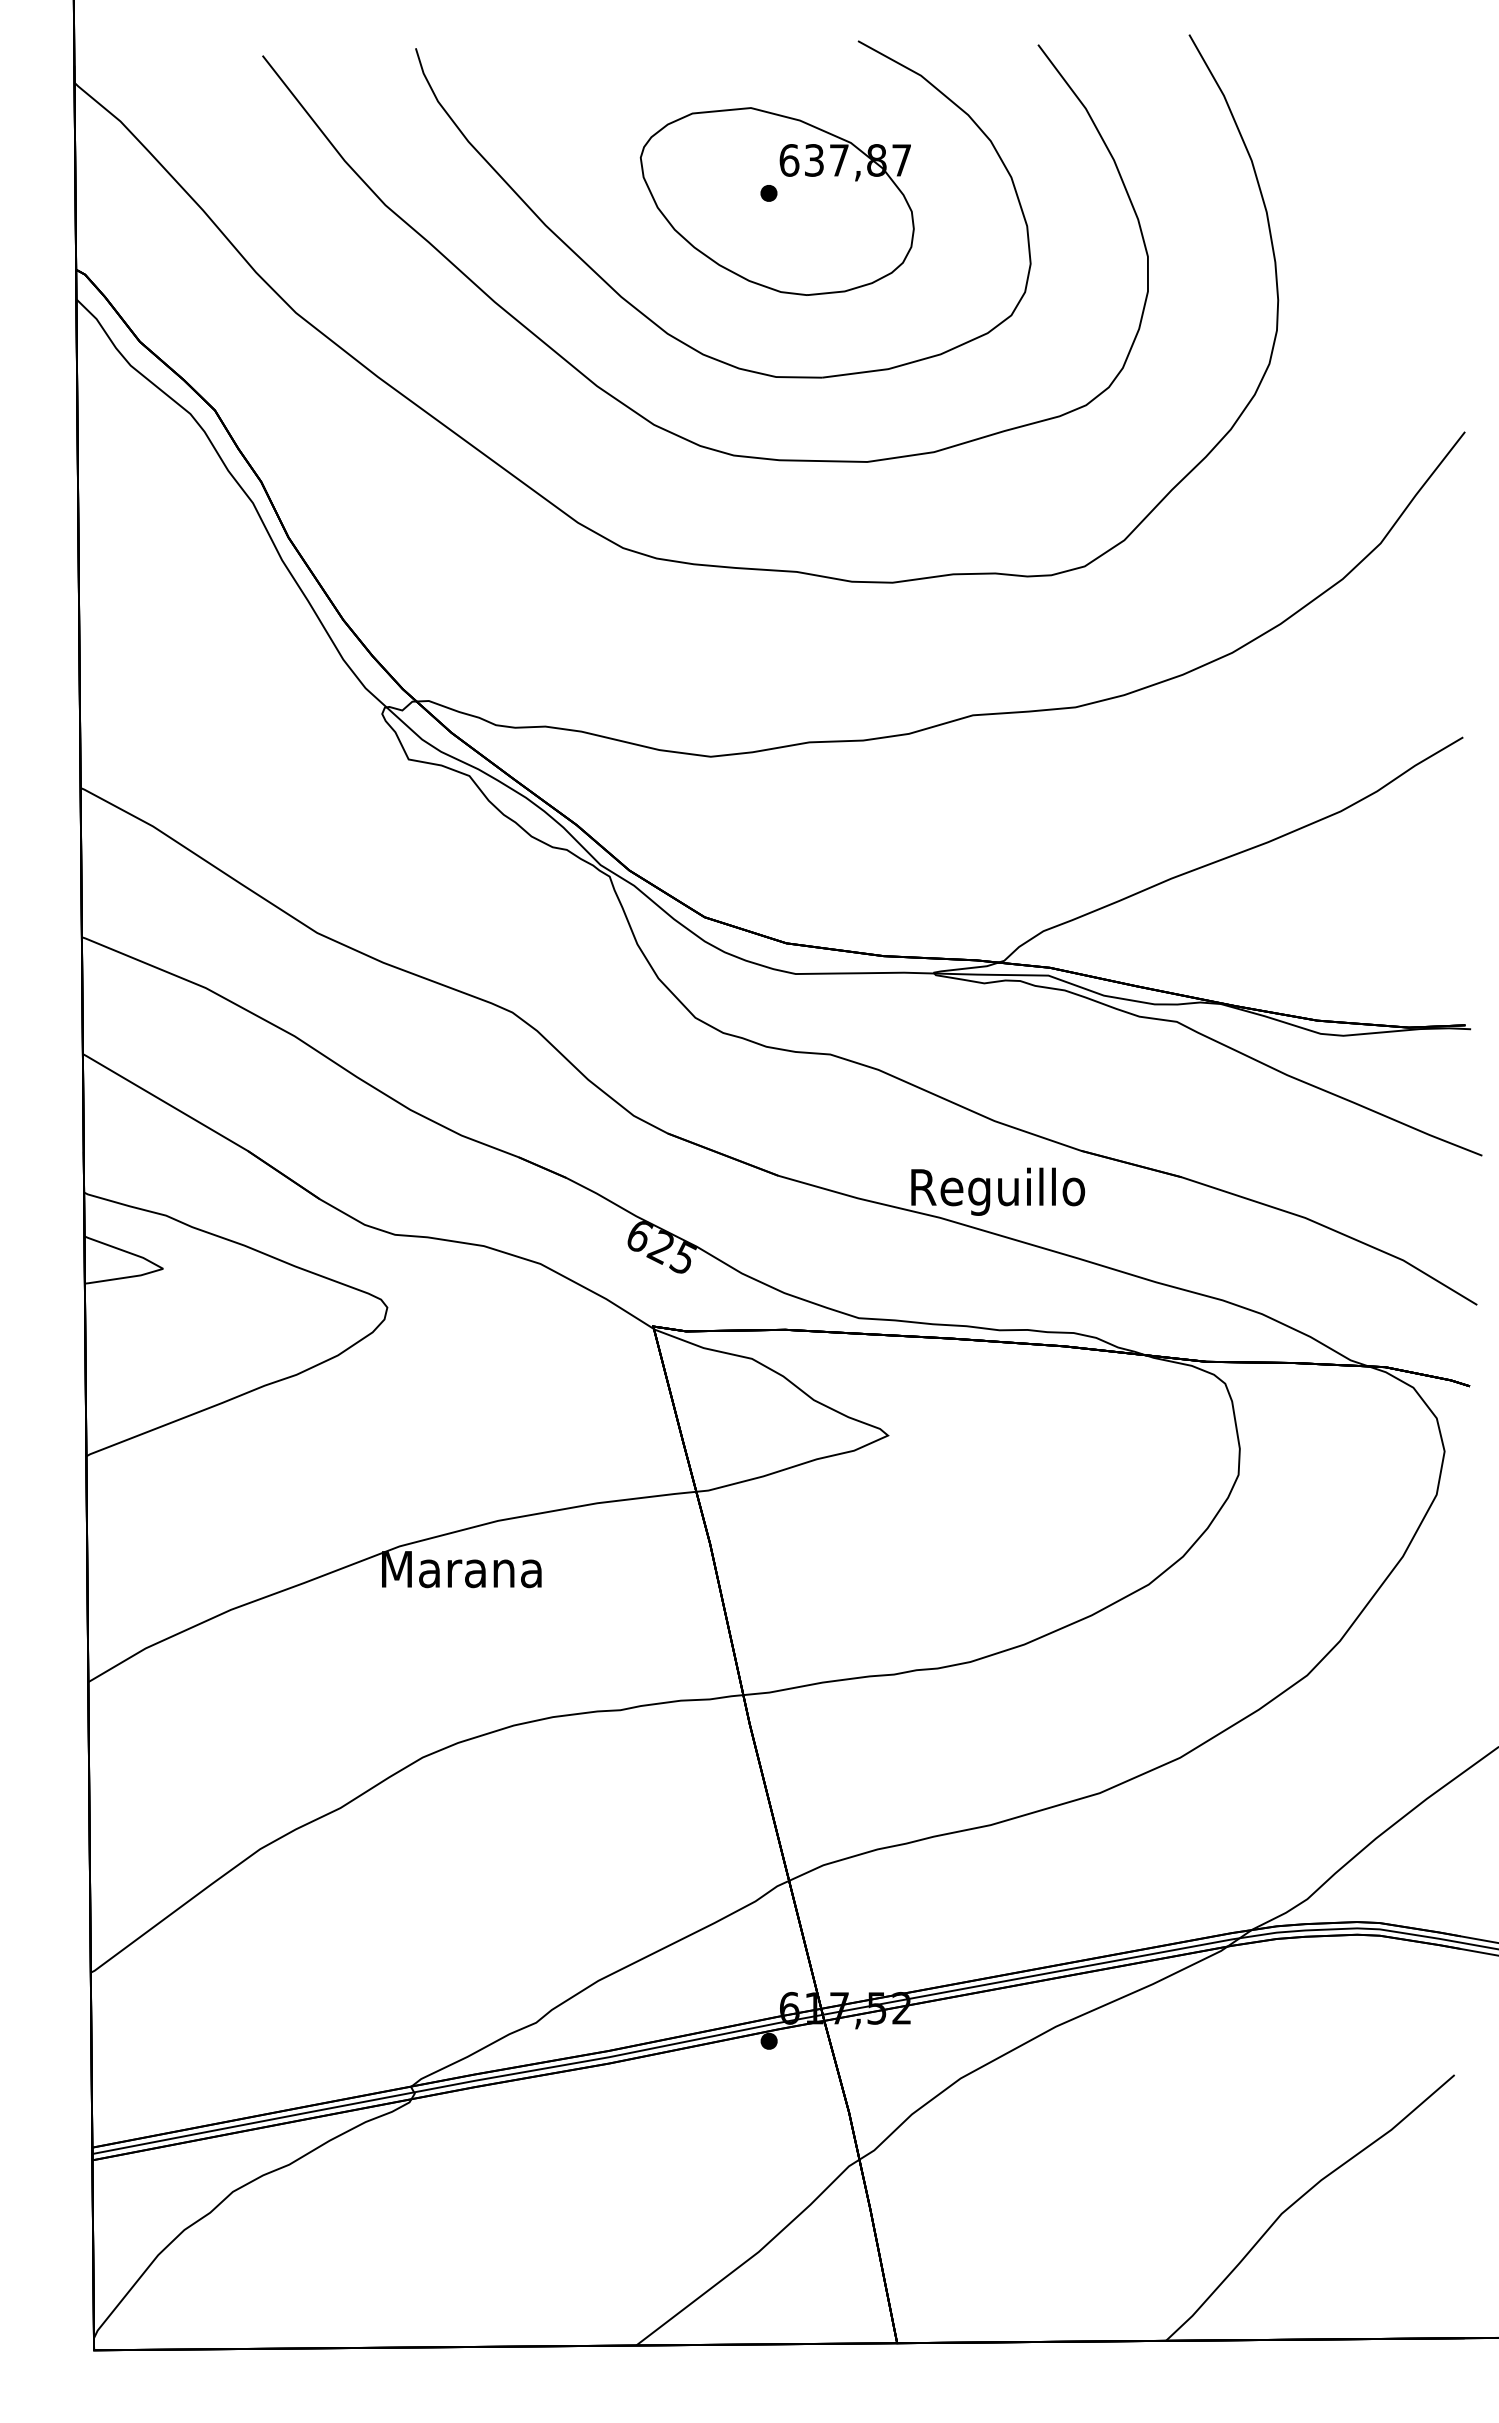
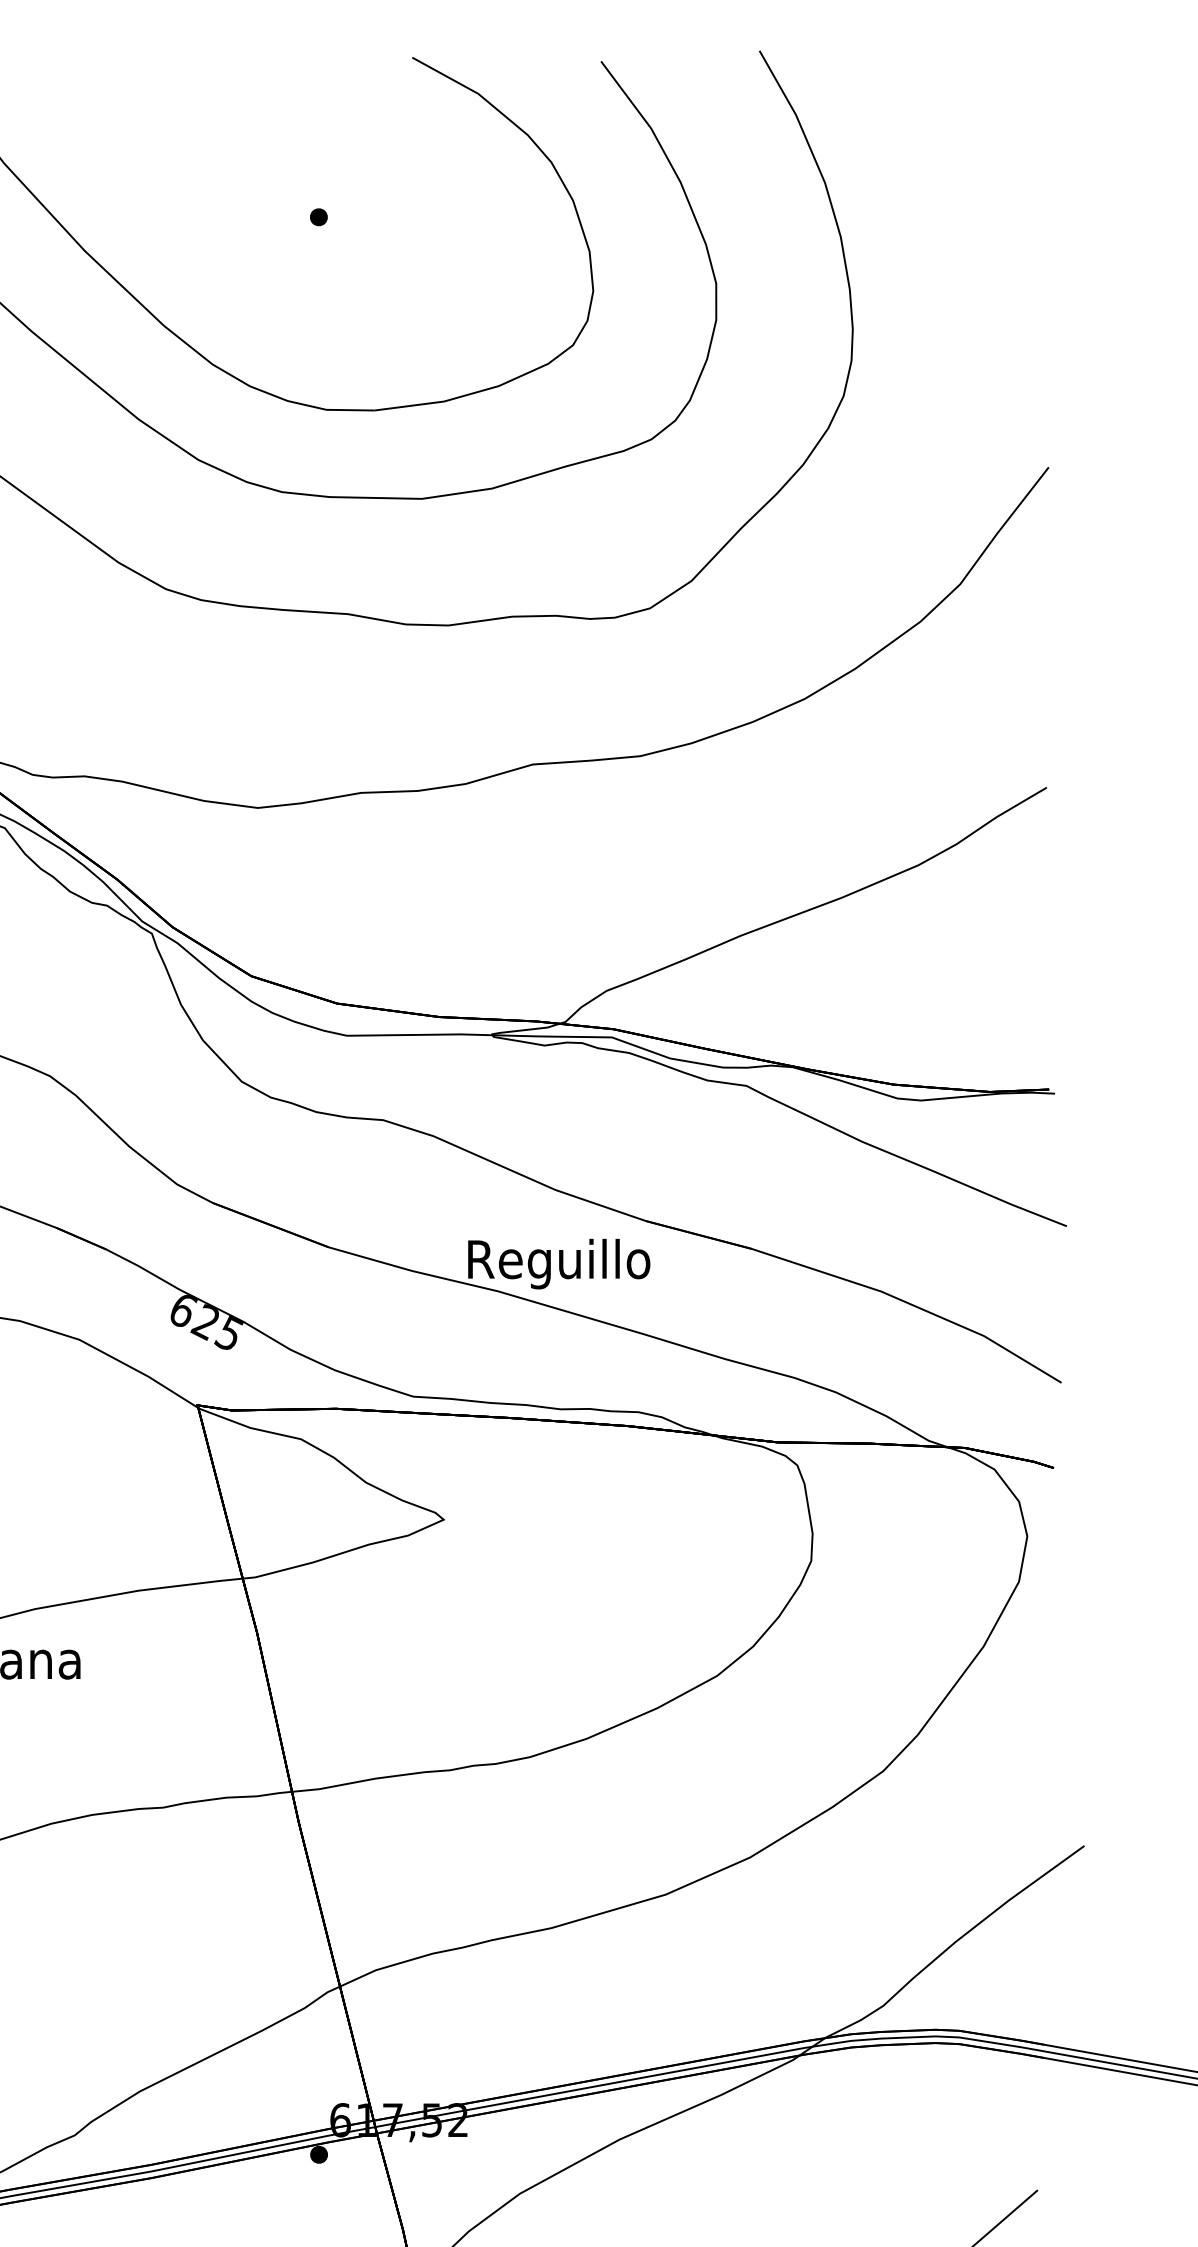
part: (776, 201) -> (326, 225), removed

